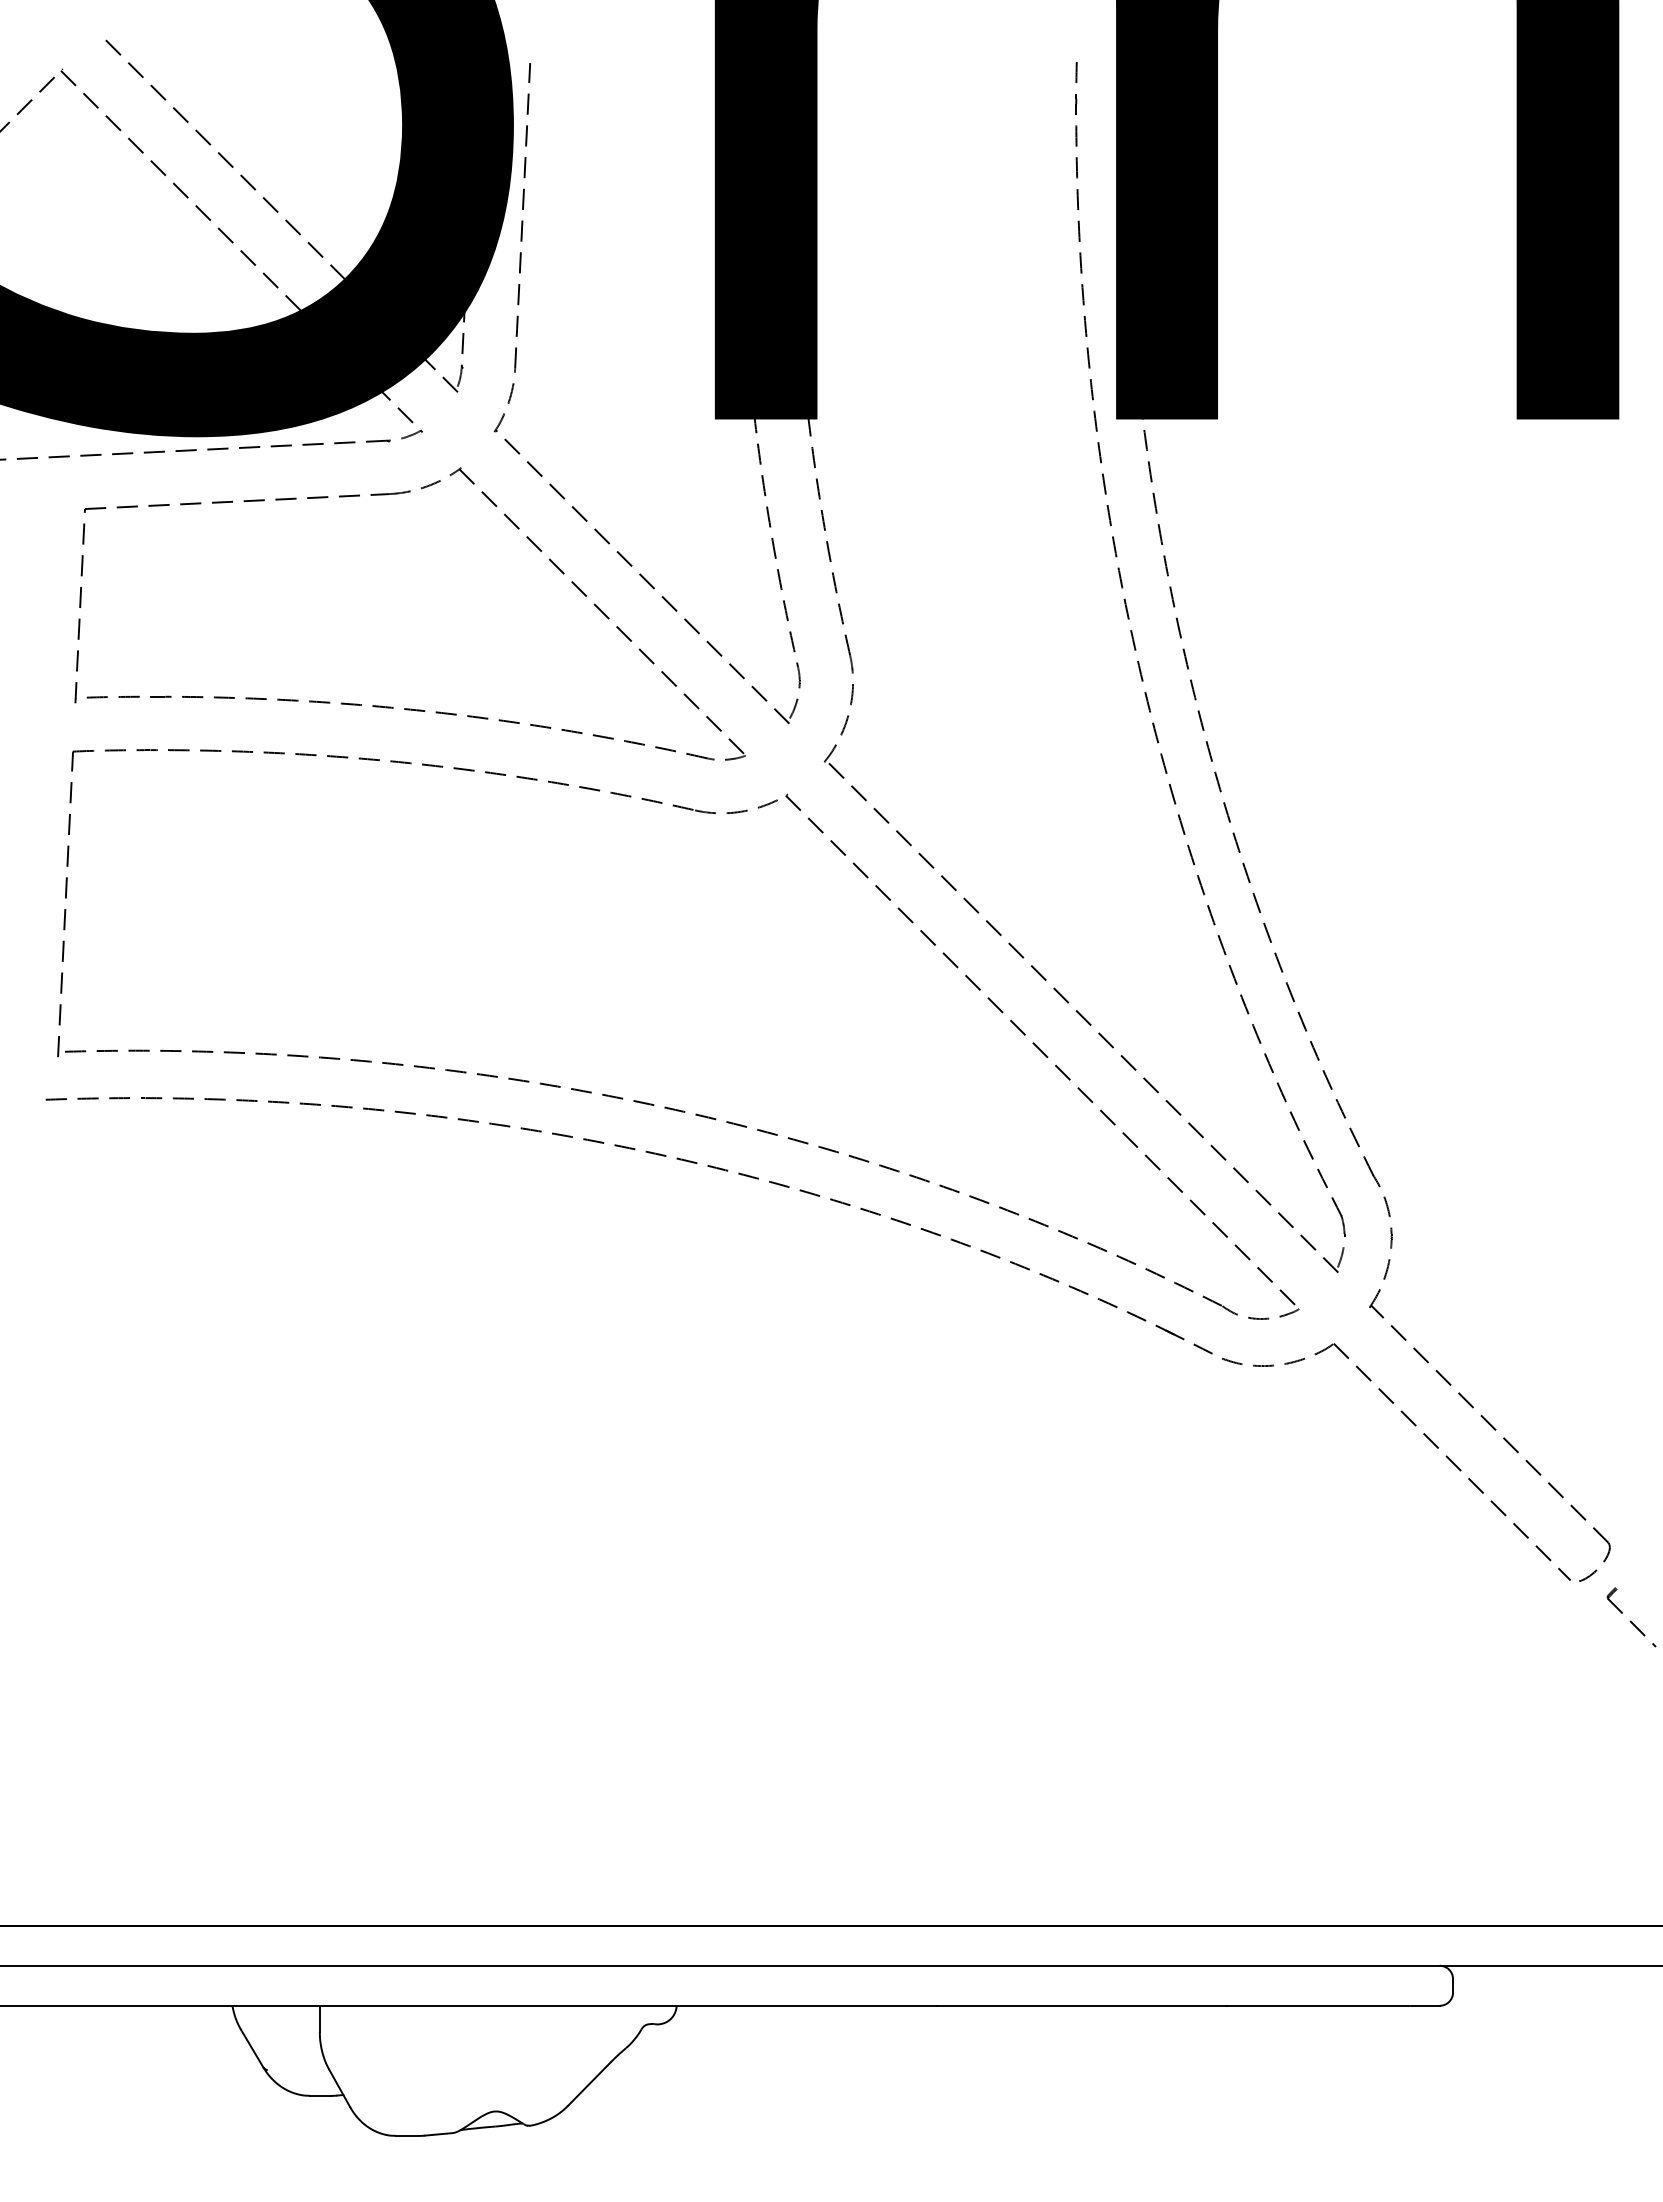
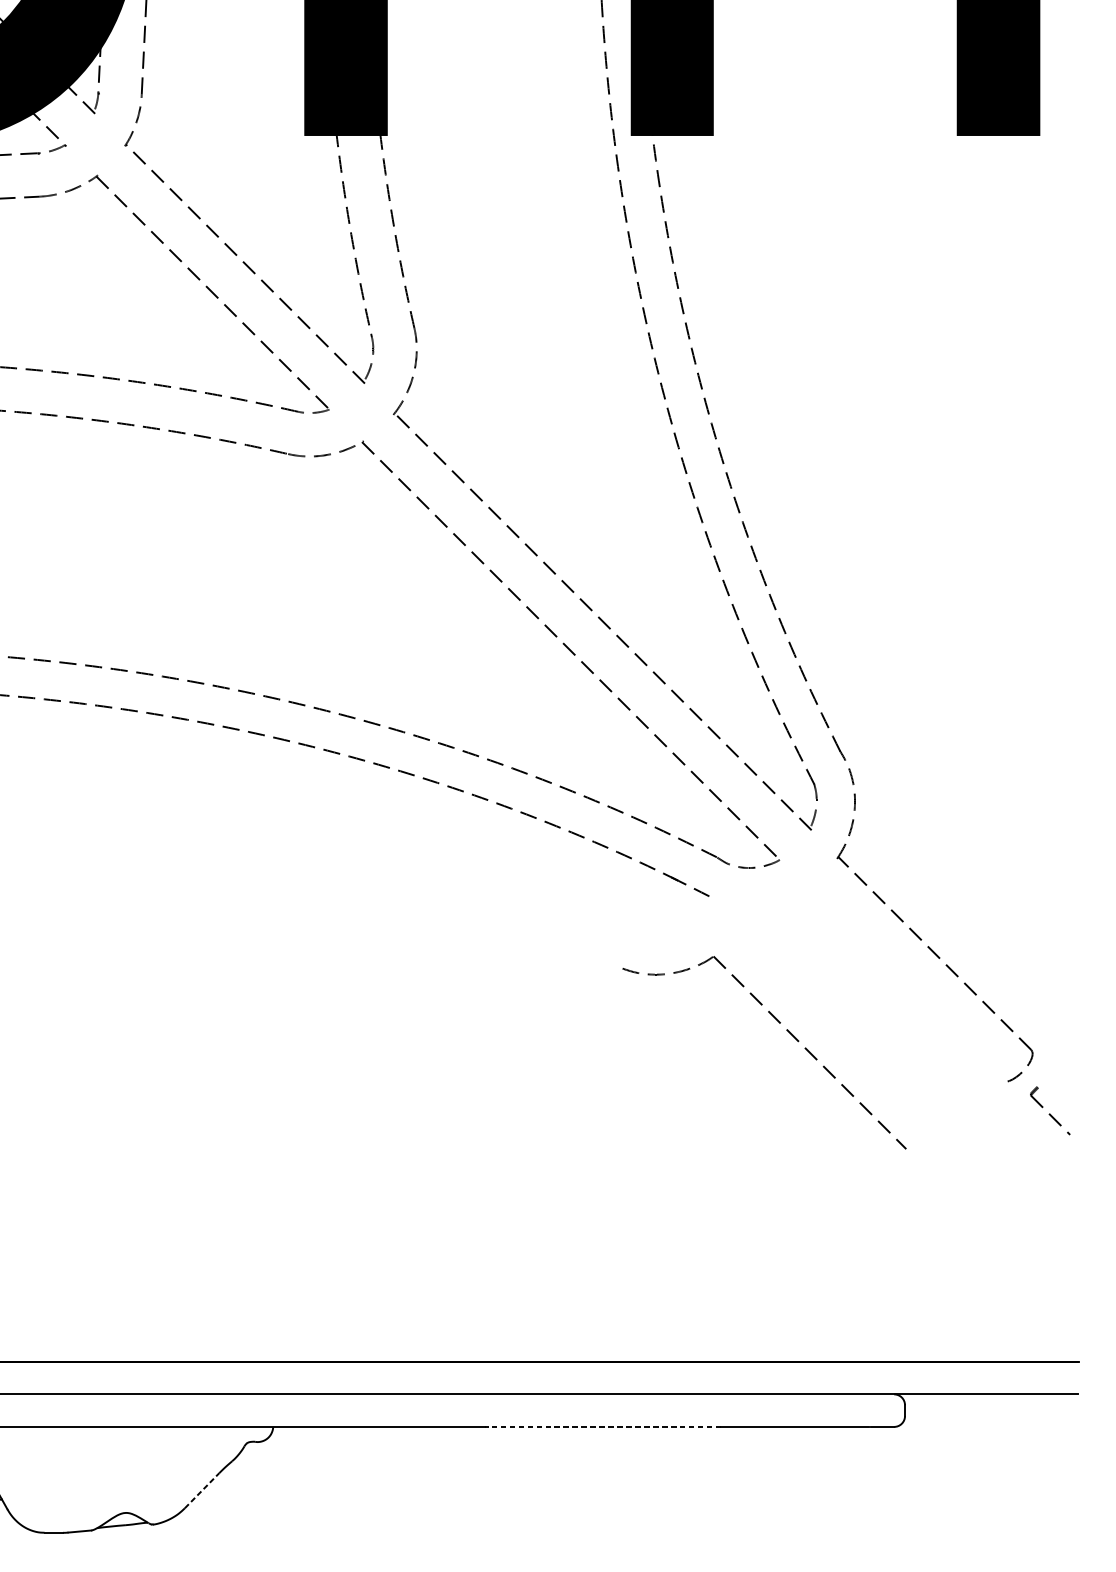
part: (1423, 1434) -> (786, 1030), moved
line: (1081, 2005) -> (602, 1426), solid -> dashed
line: (589, 2083) -> (202, 1490), solid -> dashed

